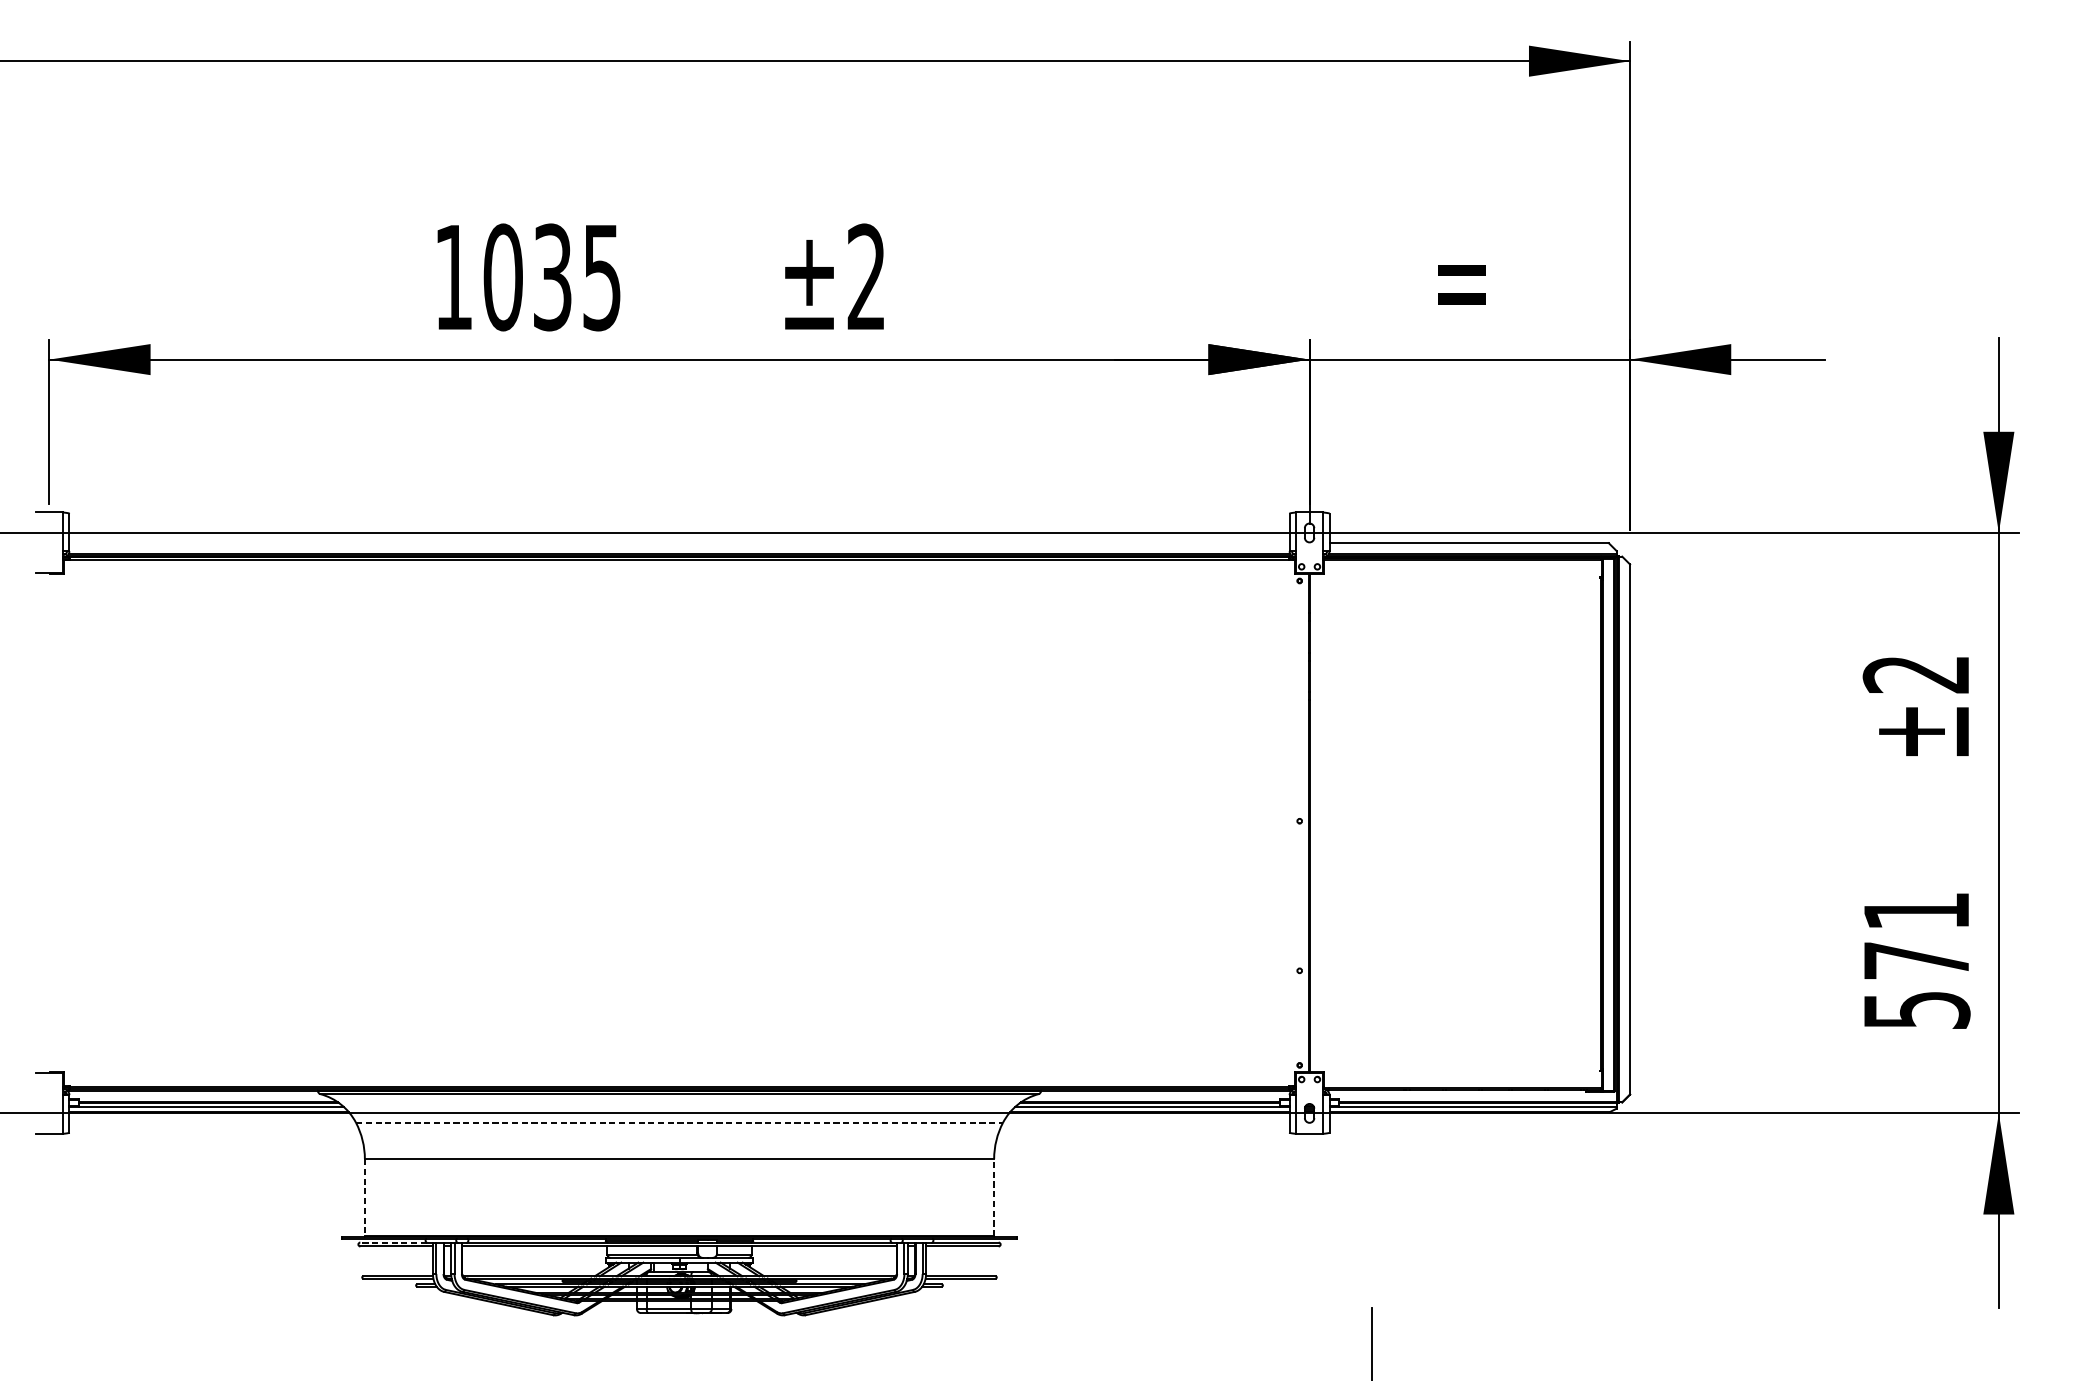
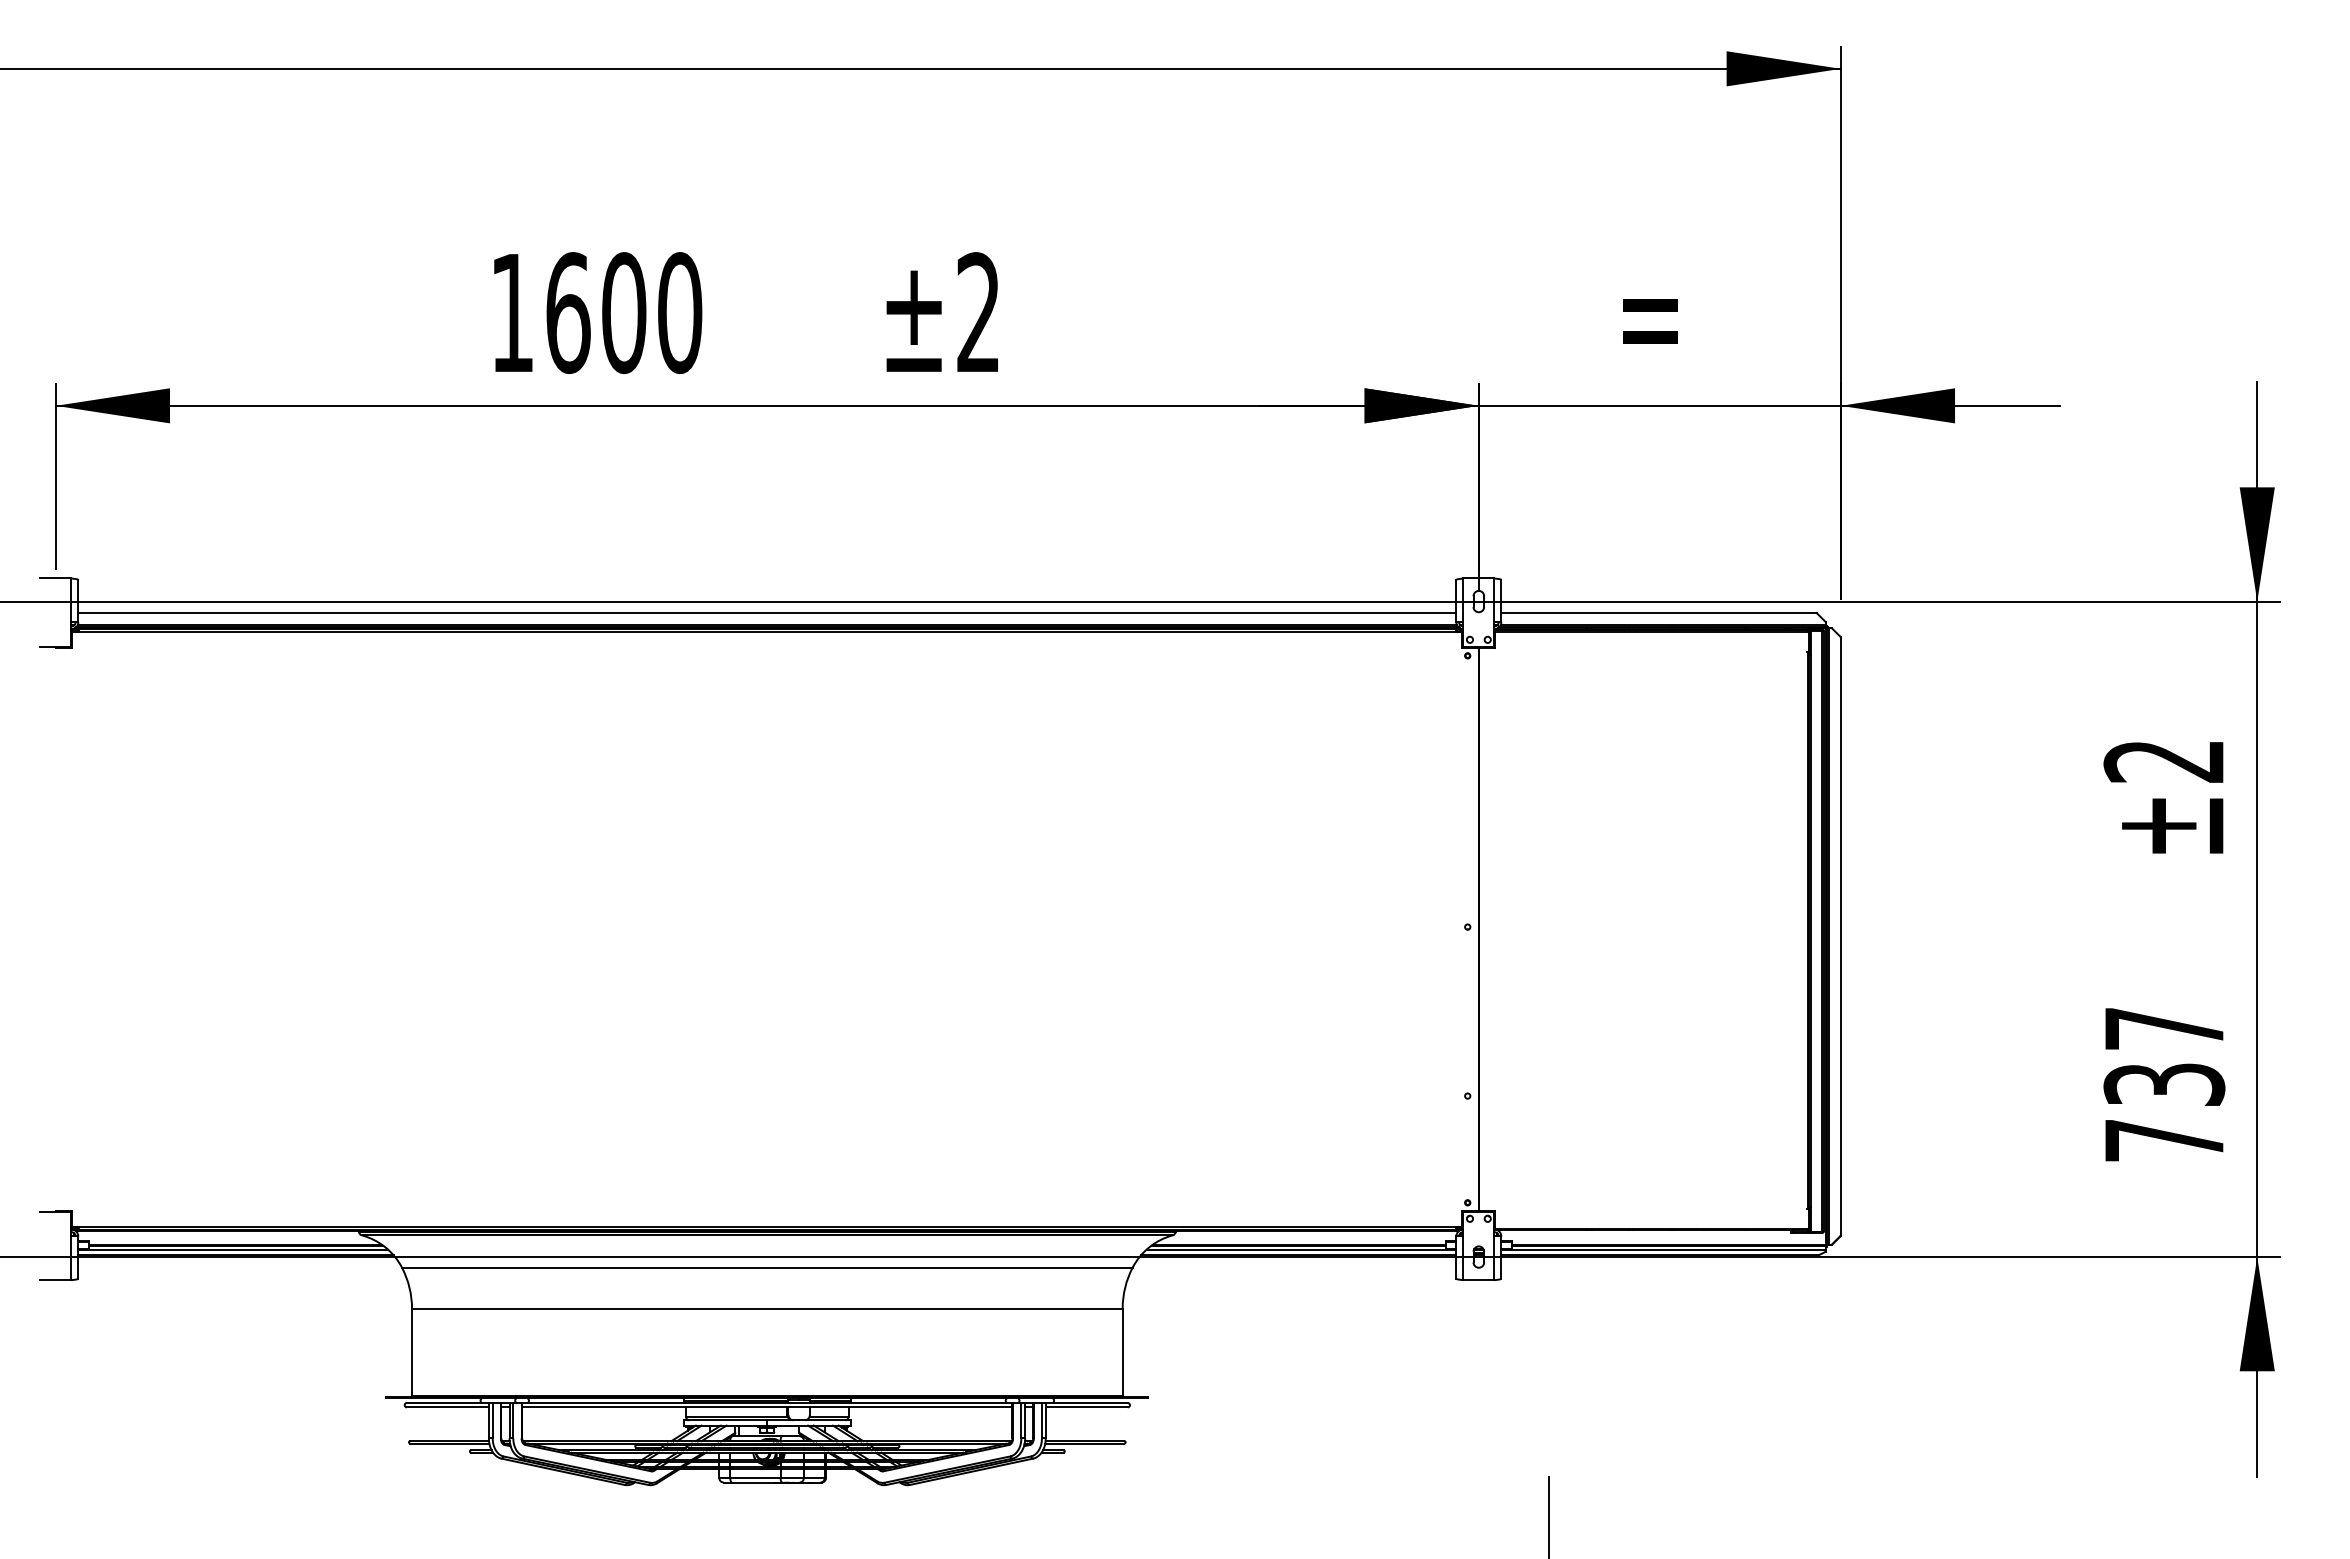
text: (553, 277) -> (624, 313), 1035 -> 1600
line: (679, 543) -> (767, 613), added
text: (1916, 960) -> (2164, 1084), 571 -> 737
line: (679, 1122) -> (767, 1267), dashed -> solid
line: (365, 1197) -> (412, 1352), dashed -> solid
line: (994, 1197) -> (1122, 1352), dashed -> solid
line: (393, 1242) -> (444, 1402), dashed -> solid

